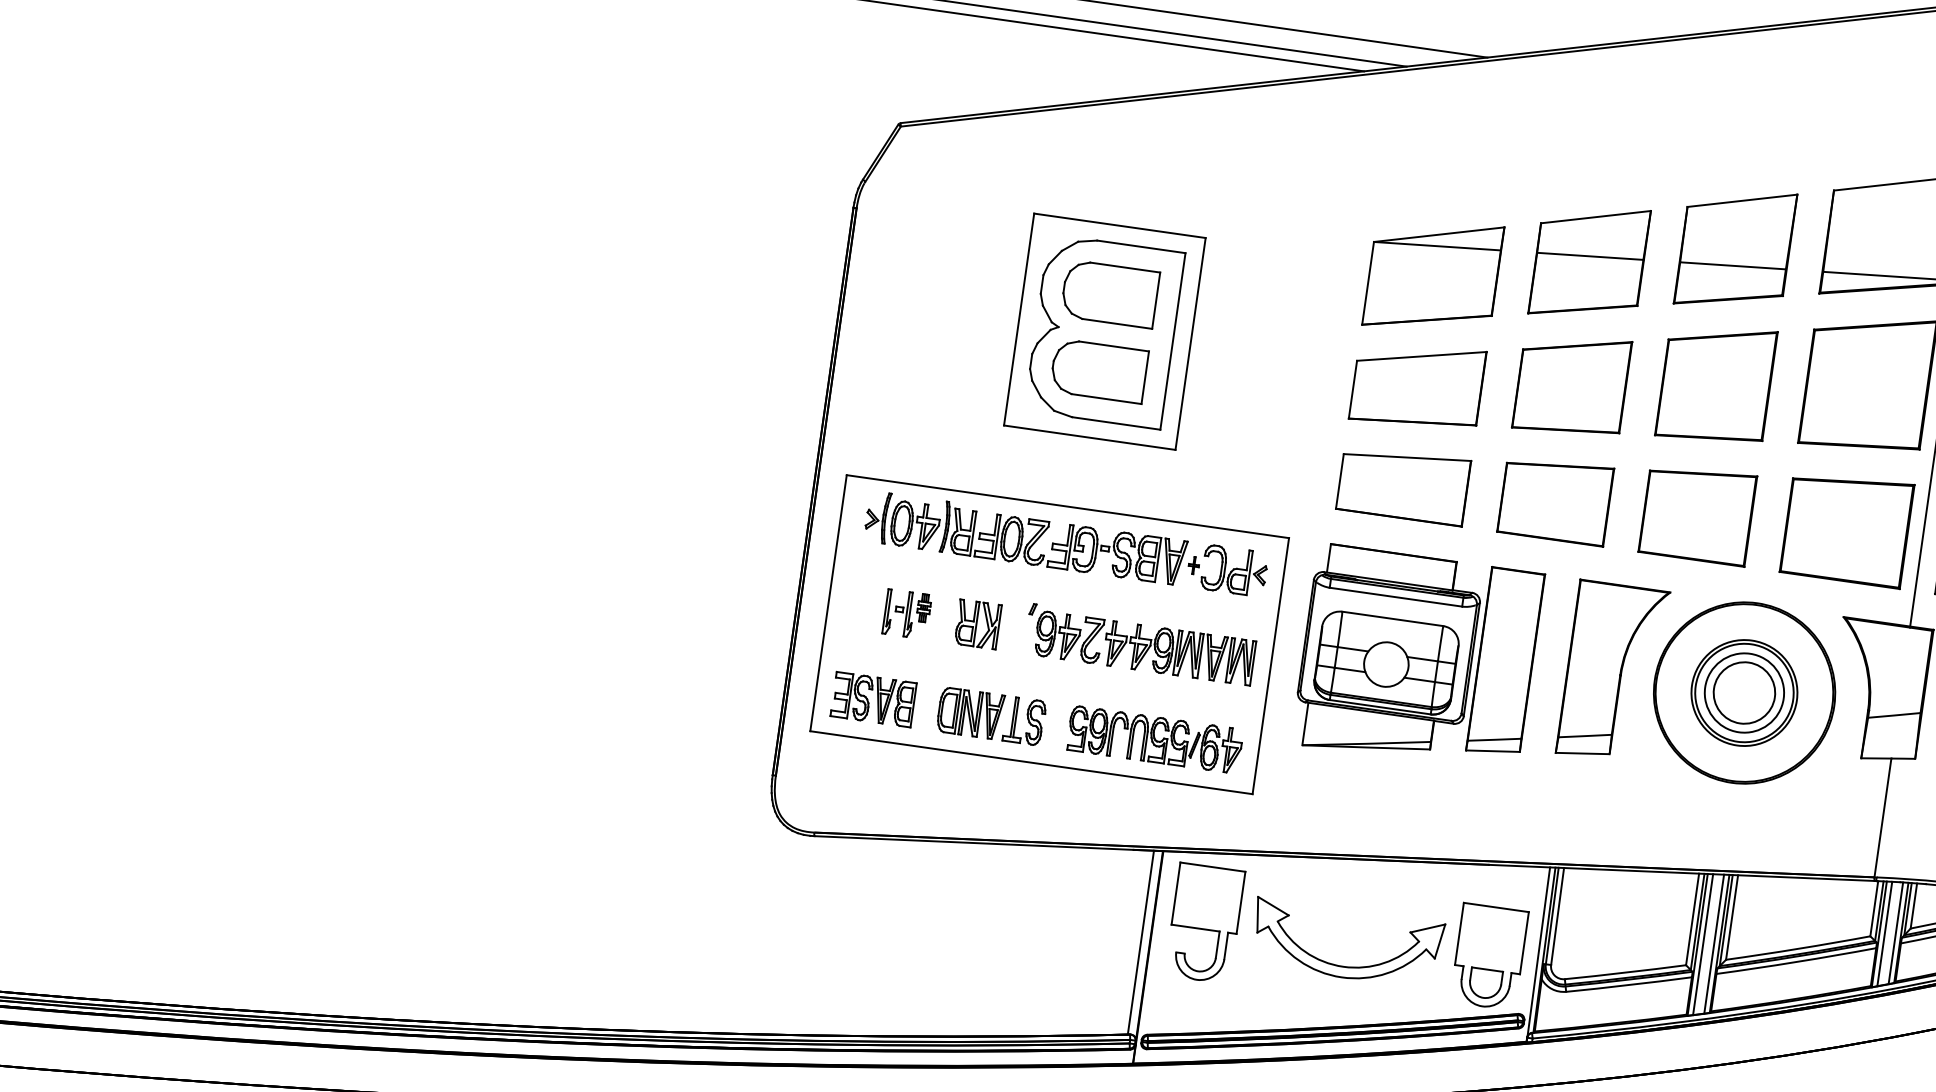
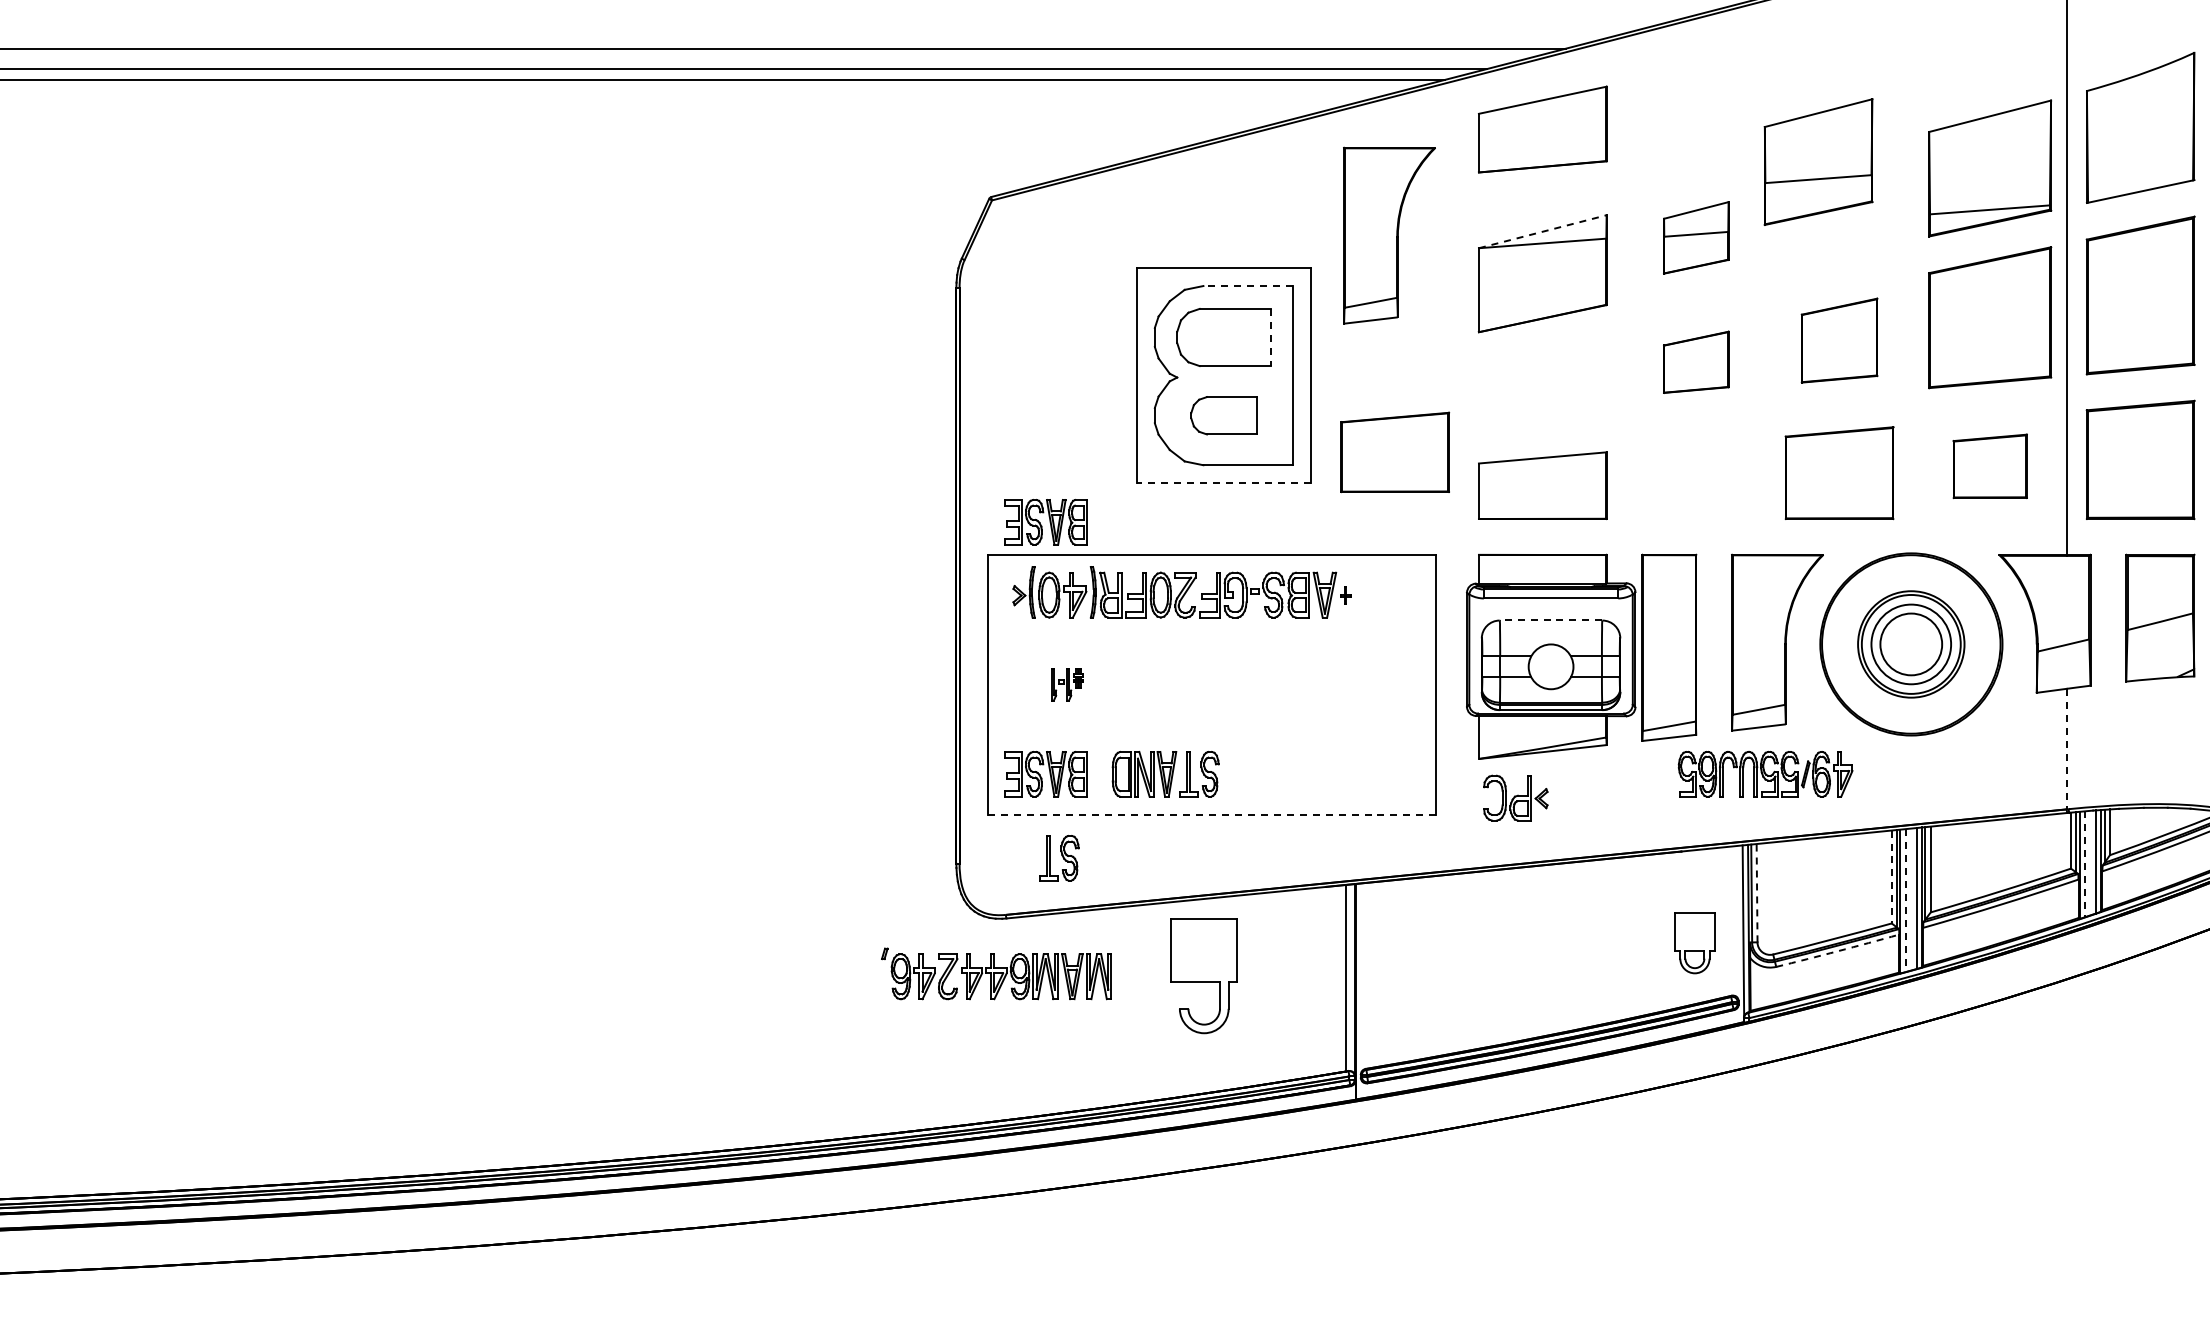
part: (1287, 216) -> (1389, 235), added
line: (1438, 234) -> (1542, 231), solid -> dashed
line: (1141, 247) -> (1248, 286), solid -> dashed
part: (1735, 248) -> (1818, 161), moved
part: (1589, 261) -> (1696, 237), size x0.6
line: (1156, 300) -> (1270, 337), solid -> dashed
part: (1098, 370) -> (1223, 415), size x0.7
part: (1716, 383) -> (1839, 340), size x0.7
part: (1417, 385) -> (1542, 129), moved
part: (1572, 385) -> (1696, 362), size x0.6
line: (1089, 437) -> (1223, 483), solid -> dashed
part: (908, 451) -> (1045, 522), added
part: (1555, 500) -> (1395, 452), moved
part: (1847, 528) -> (1990, 466), size x0.6
part: (1234, 570) -> (1515, 797), moved
part: (906, 614) -> (1066, 684), size x0.7
line: (1392, 618) -> (1550, 620), solid -> dashed
part: (977, 624) -> (1138, 684), removed
part: (1140, 644) -> (996, 973), moved
part: (1154, 739) -> (1765, 774), moved
line: (1031, 762) -> (1211, 814), solid -> dashed
part: (875, 784) -> (1059, 858), added
line: (1882, 818) -> (2066, 749), solid -> dashed
line: (1558, 915) -> (1757, 892), solid -> dashed
line: (1692, 919) -> (1891, 877), solid -> dashed
part: (1204, 923) -> (1203, 976), moved
line: (1885, 934) -> (2085, 864), solid -> dashed
line: (1702, 944) -> (1905, 900), solid -> dashed
part: (1488, 957) -> (1694, 943), size x0.6
part: (1343, 965) -> (1551, 972), removed
arc: (1628, 985) -> (1837, 951), solid -> dashed

